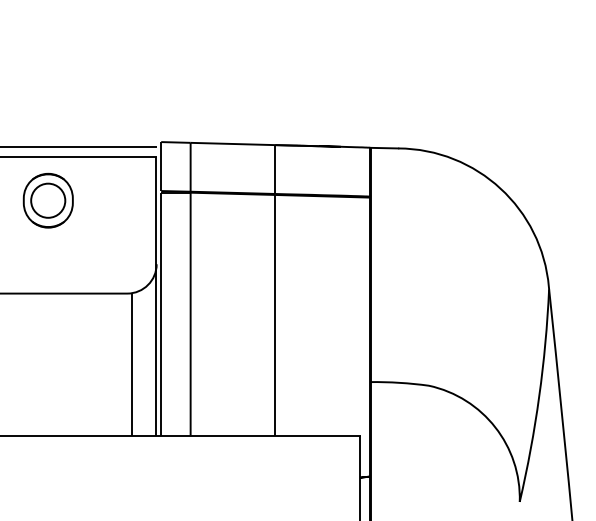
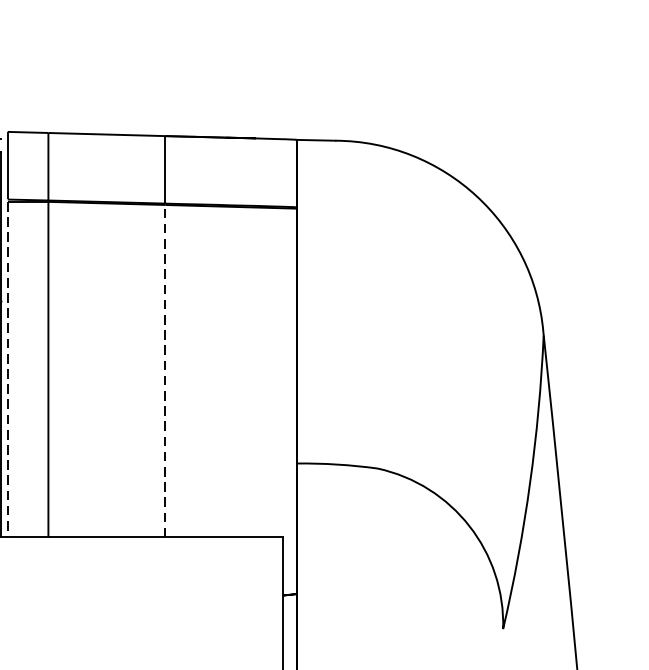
line: (161, 314) -> (8, 370), solid -> dashed
line: (275, 314) -> (165, 370), solid -> dashed

